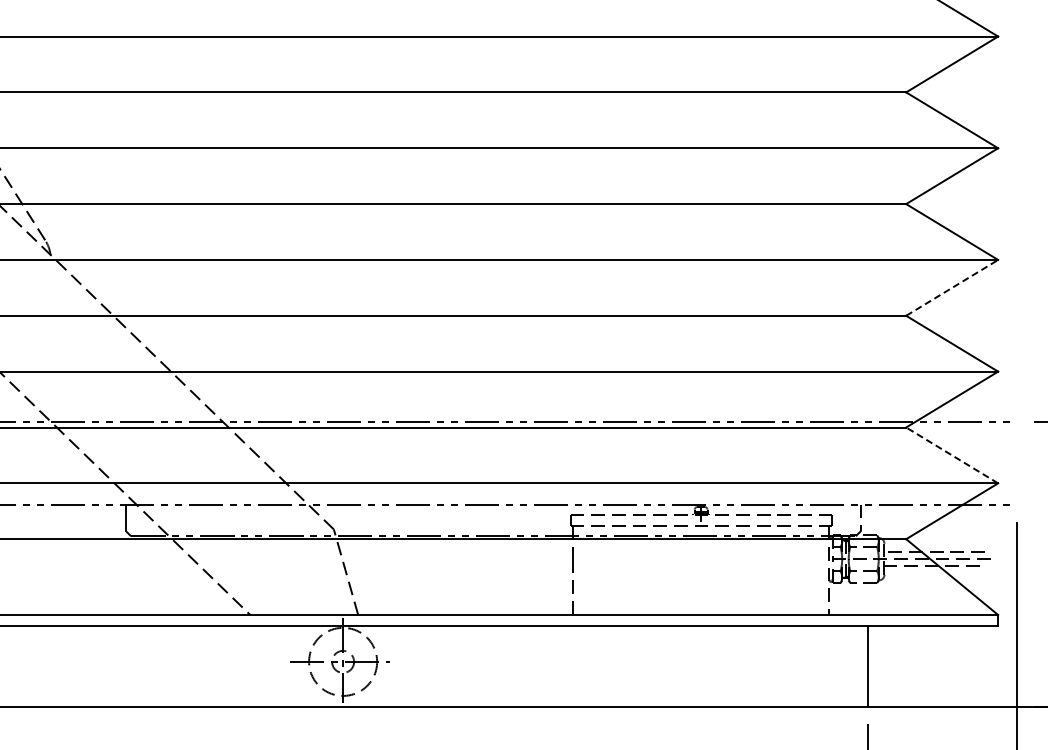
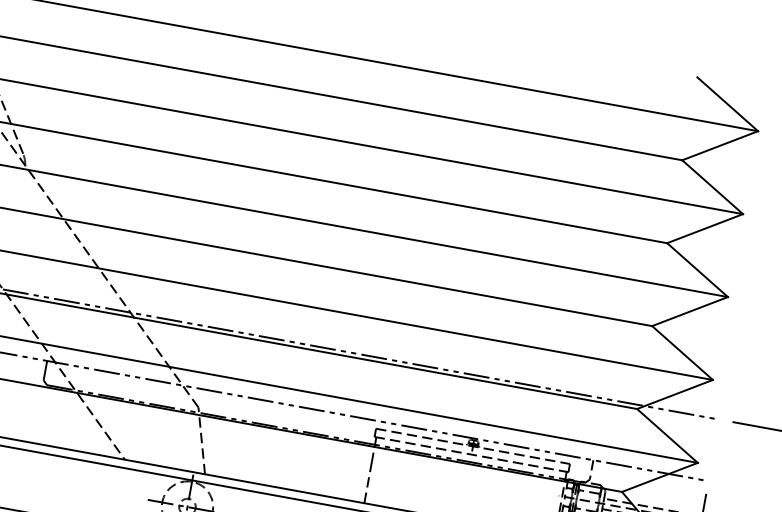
line: (952, 287) -> (690, 311), dashed -> solid
line: (952, 455) -> (667, 436), dashed -> solid

